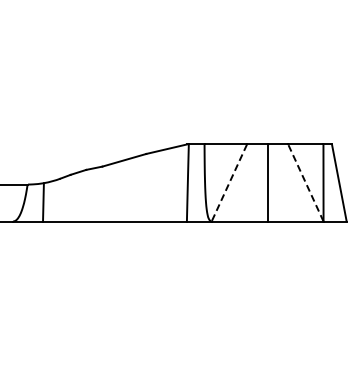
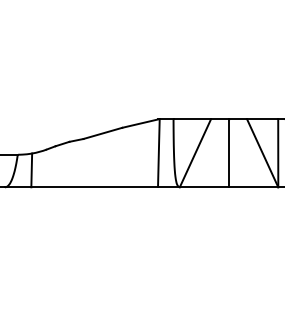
line: (305, 182) -> (262, 152), dashed -> solid
line: (229, 183) -> (195, 153), dashed -> solid

